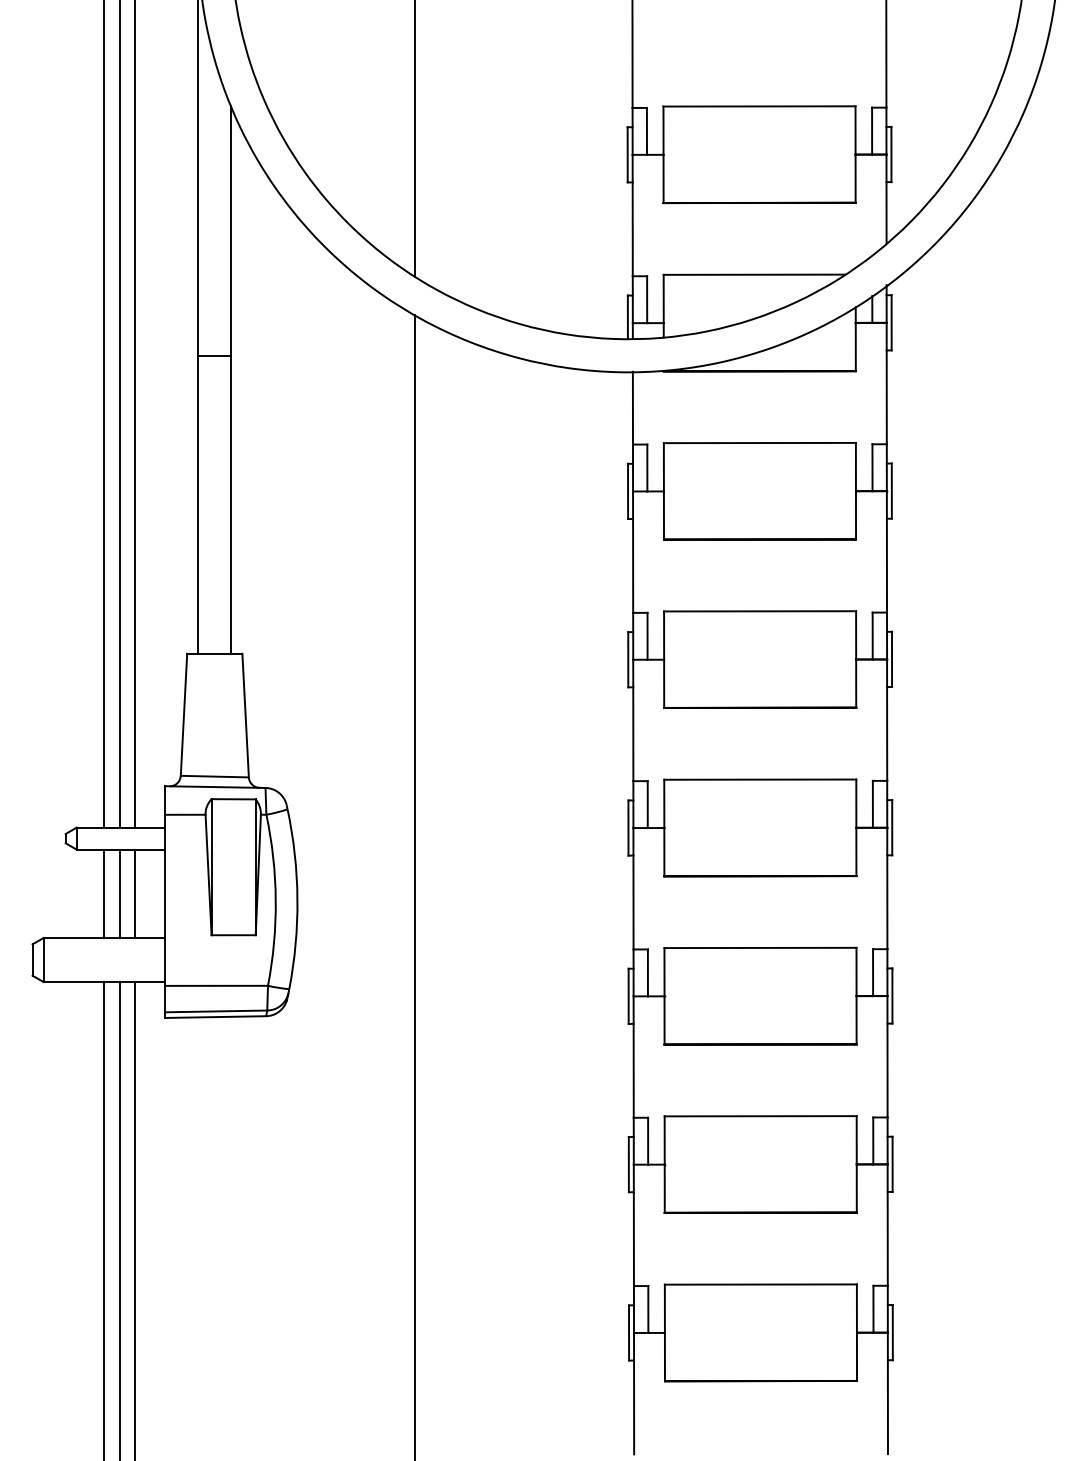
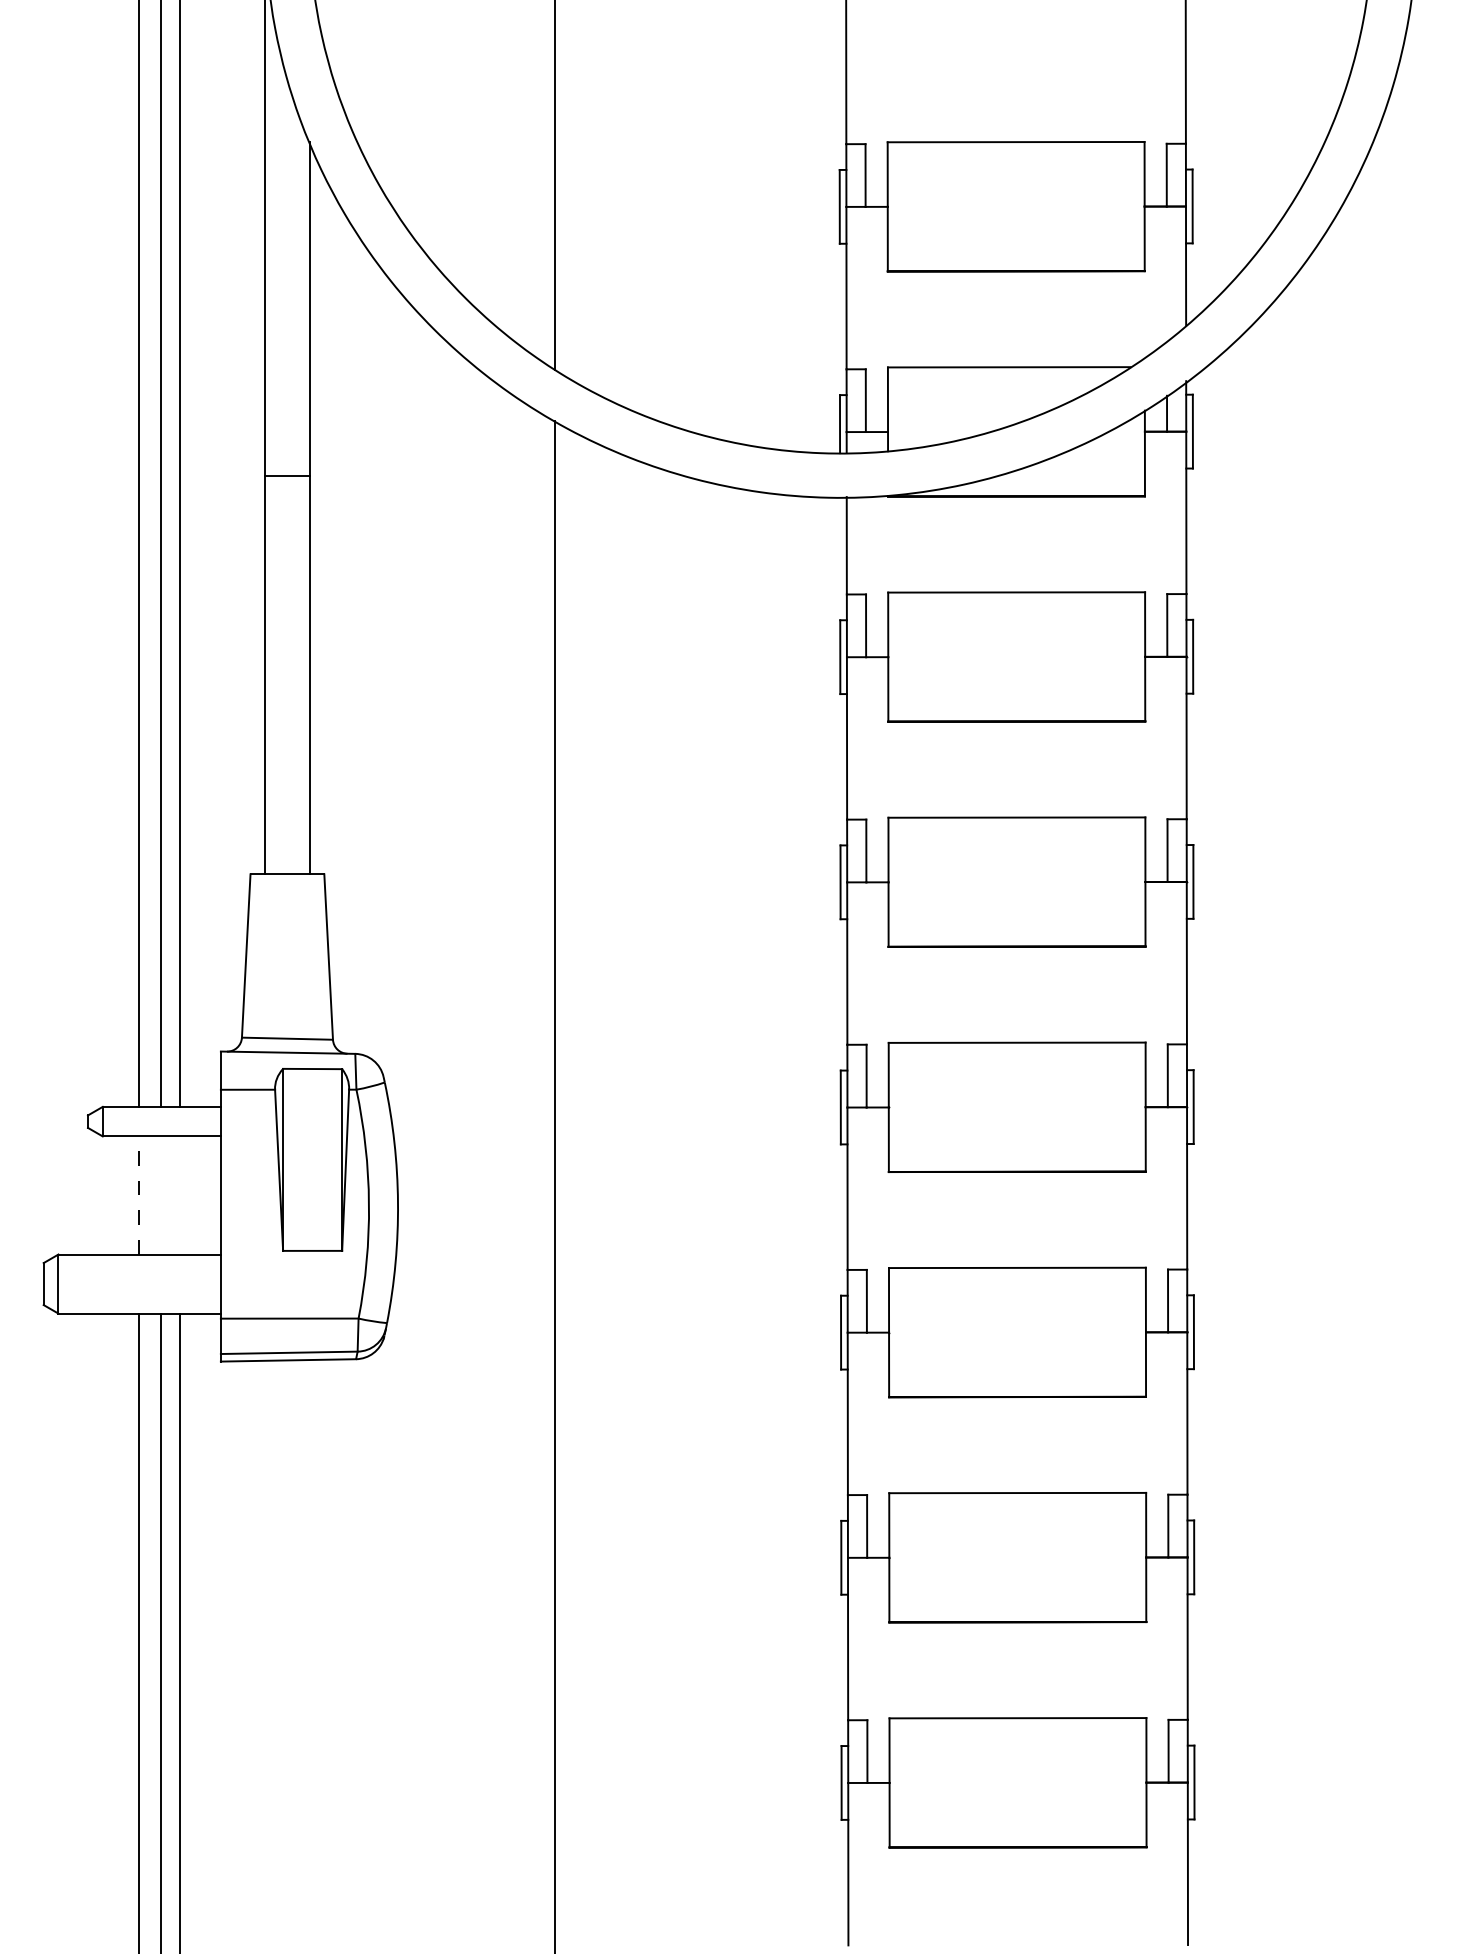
line: (103, 893) -> (138, 1194), solid -> dashed
line: (119, 893) -> (160, 1195), removed
line: (134, 893) -> (180, 1195), removed

